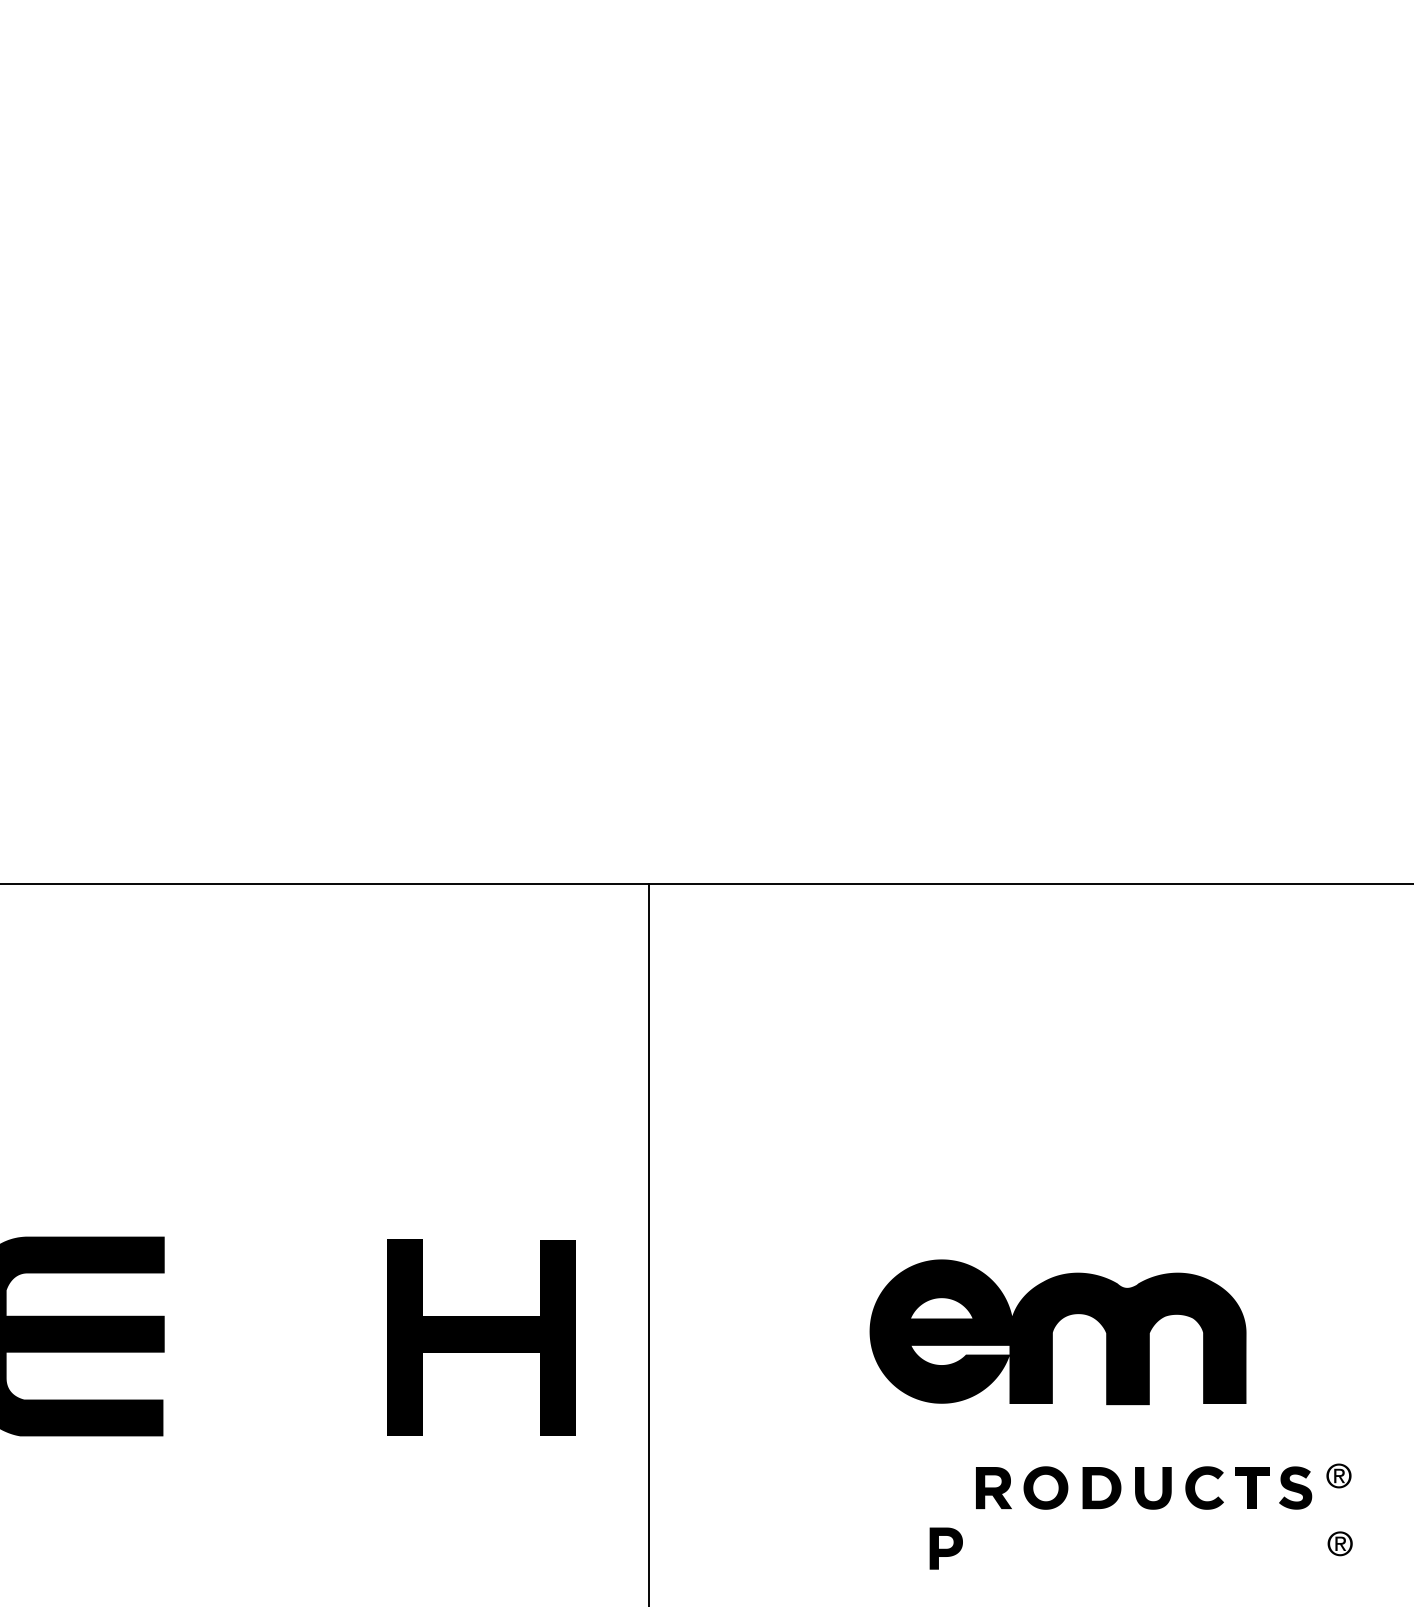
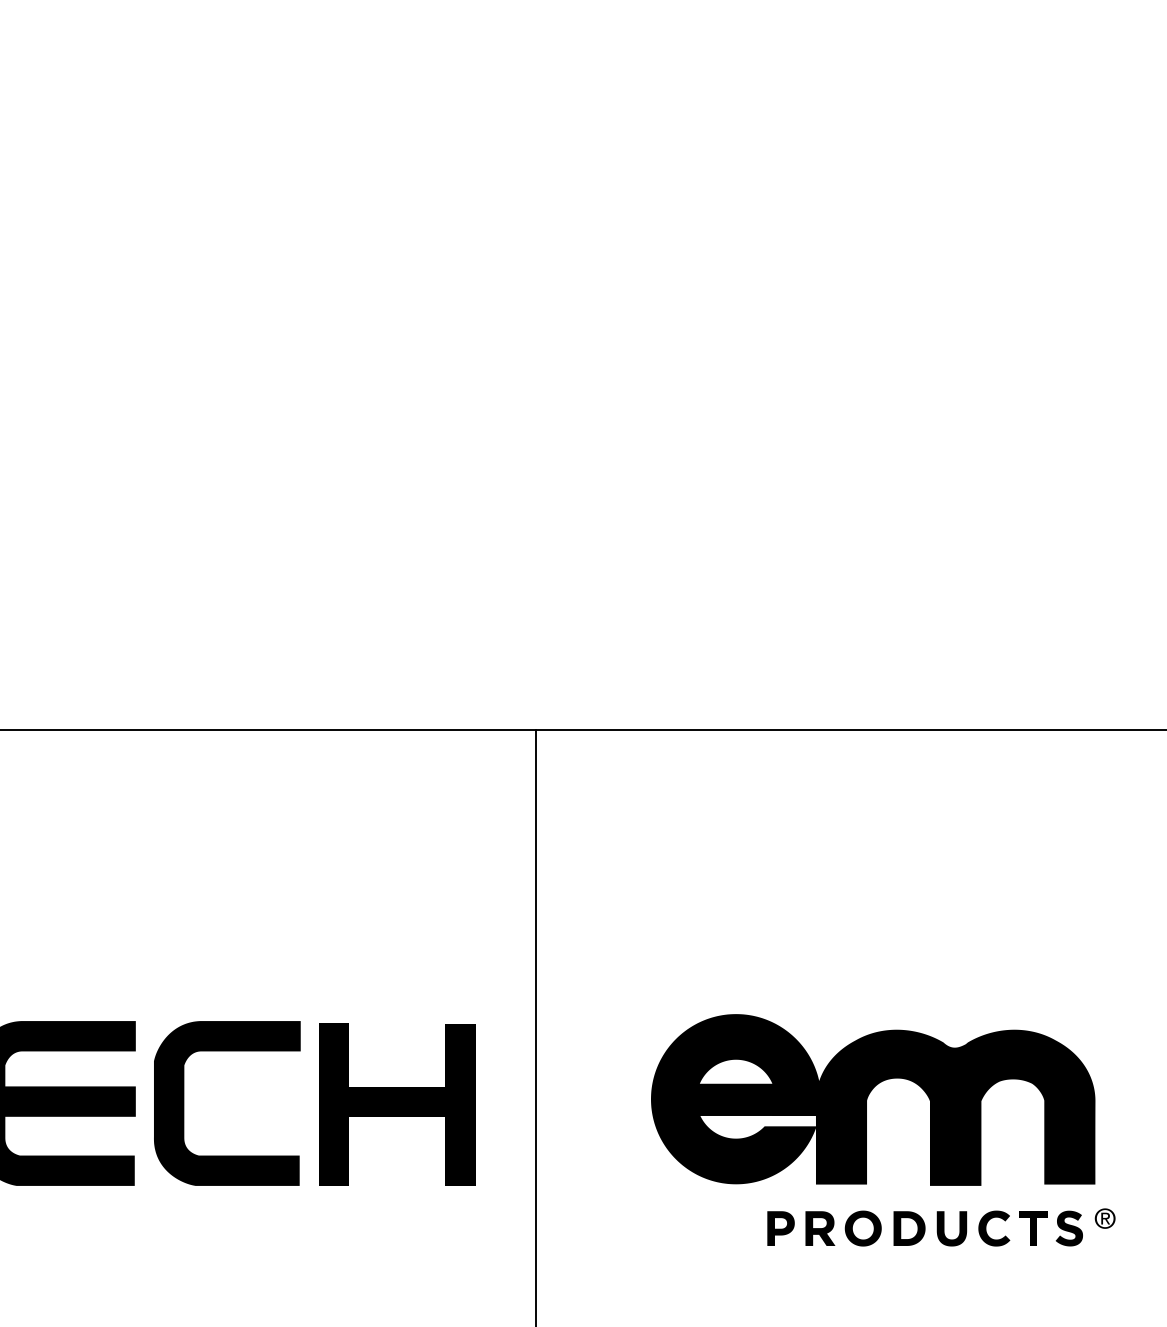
part: (1058, 1331) -> (873, 1099), size x1.43
fill: (274, 1336) -> (226, 1103), added
part: (1339, 1543) -> (1105, 1274), removed
part: (945, 1548) -> (780, 1228), moved

